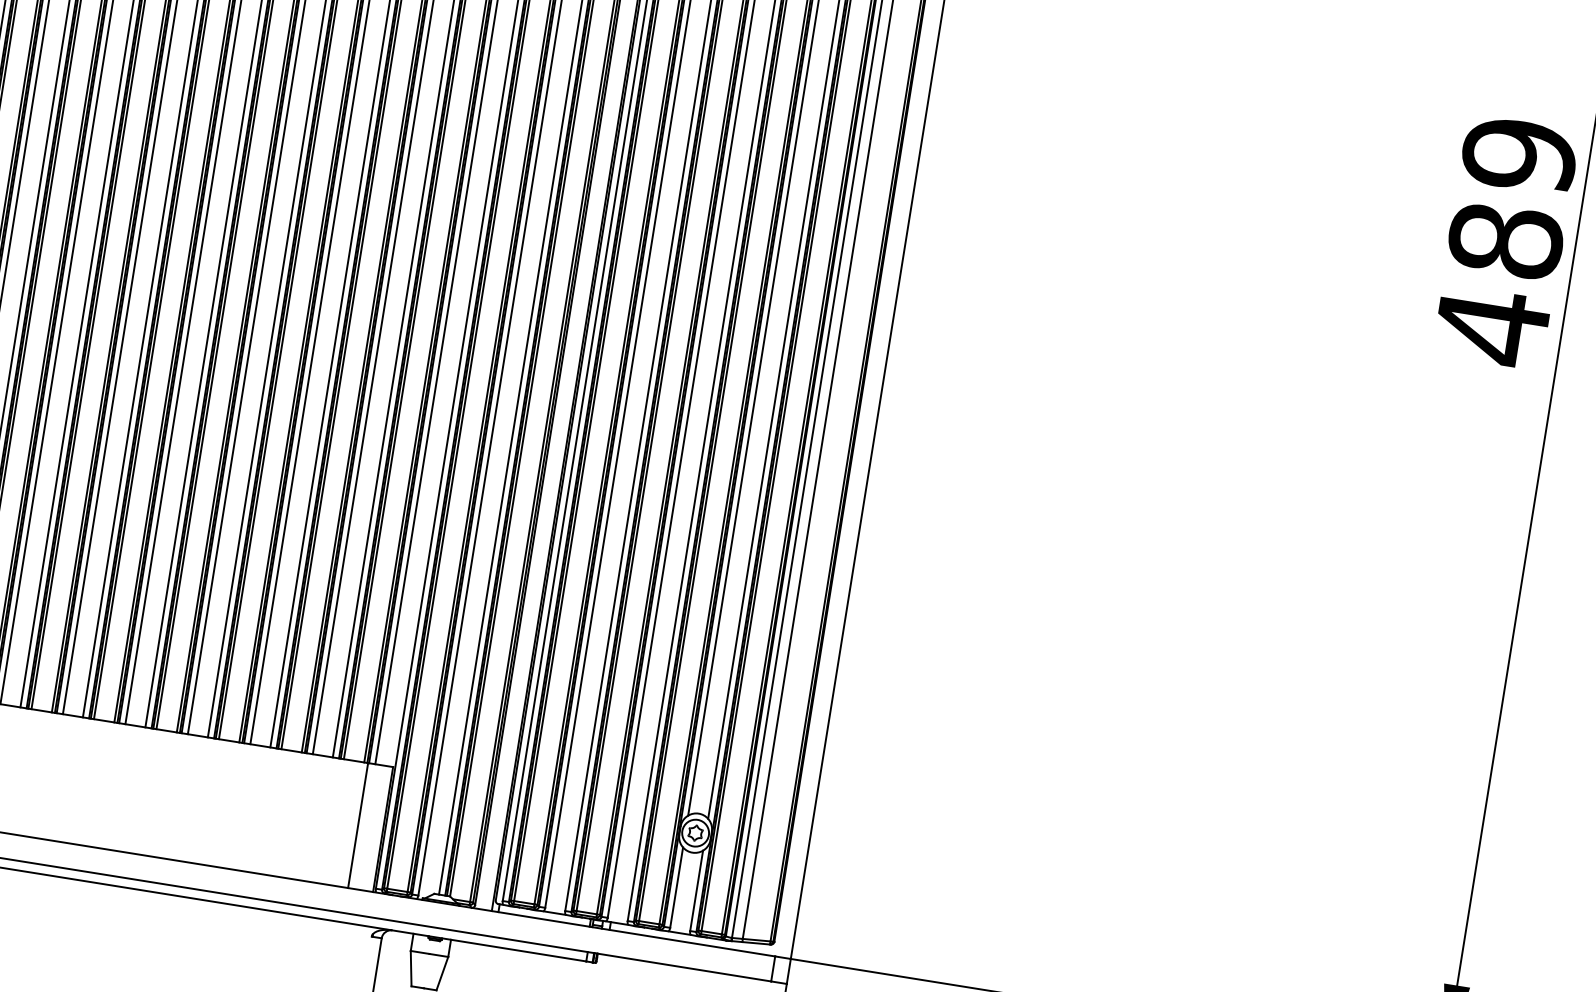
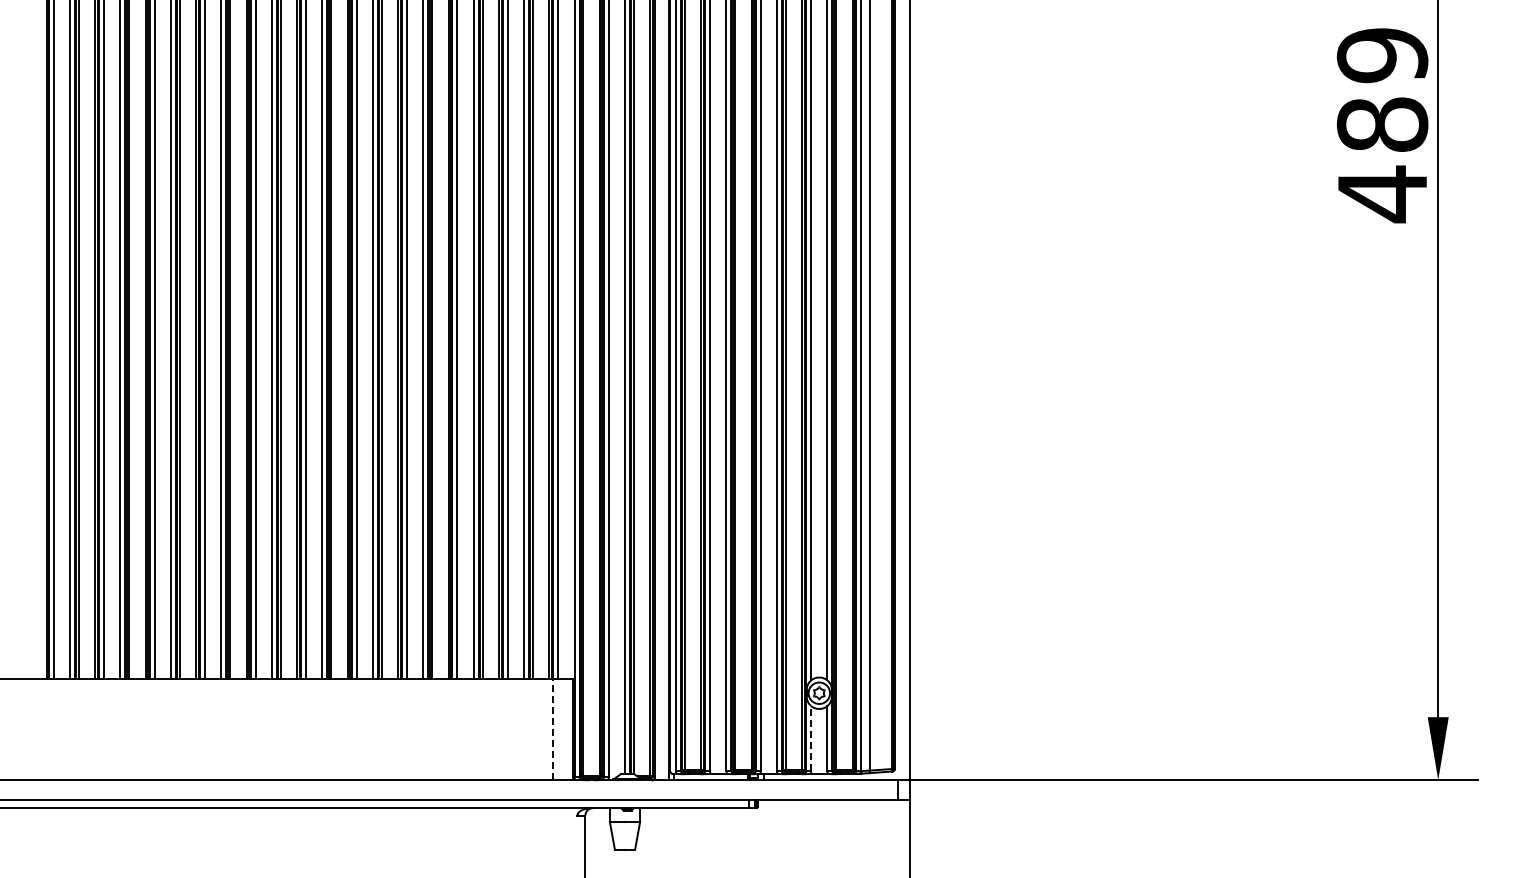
line: (358, 825) -> (552, 729), solid -> dashed
line: (676, 887) -> (811, 738), solid -> dashed

